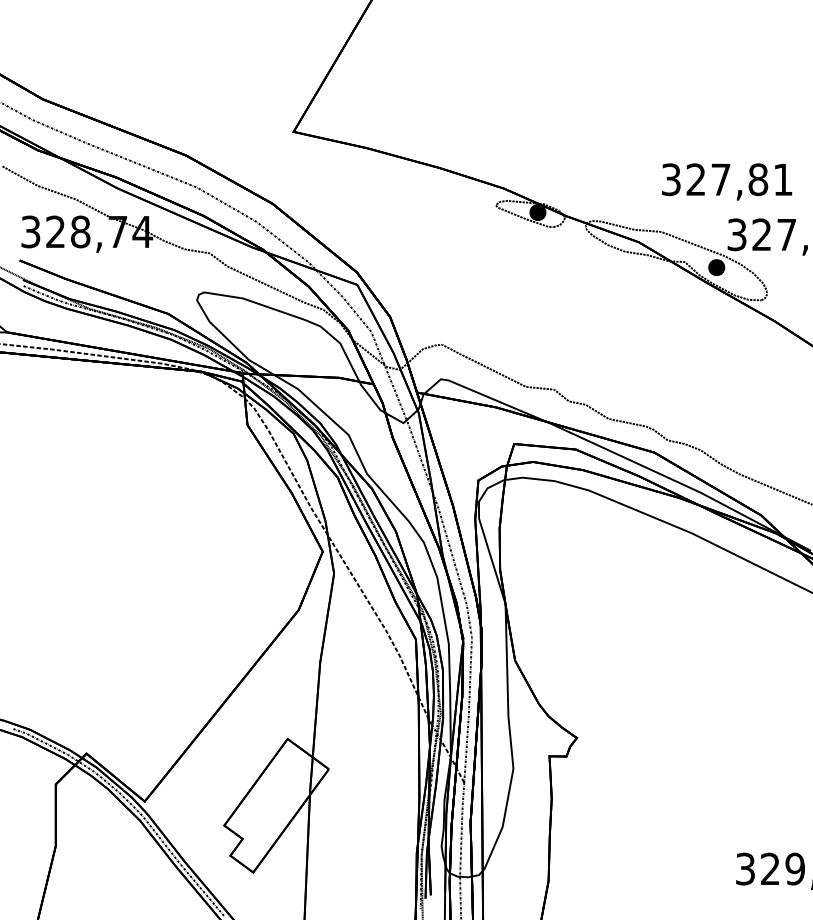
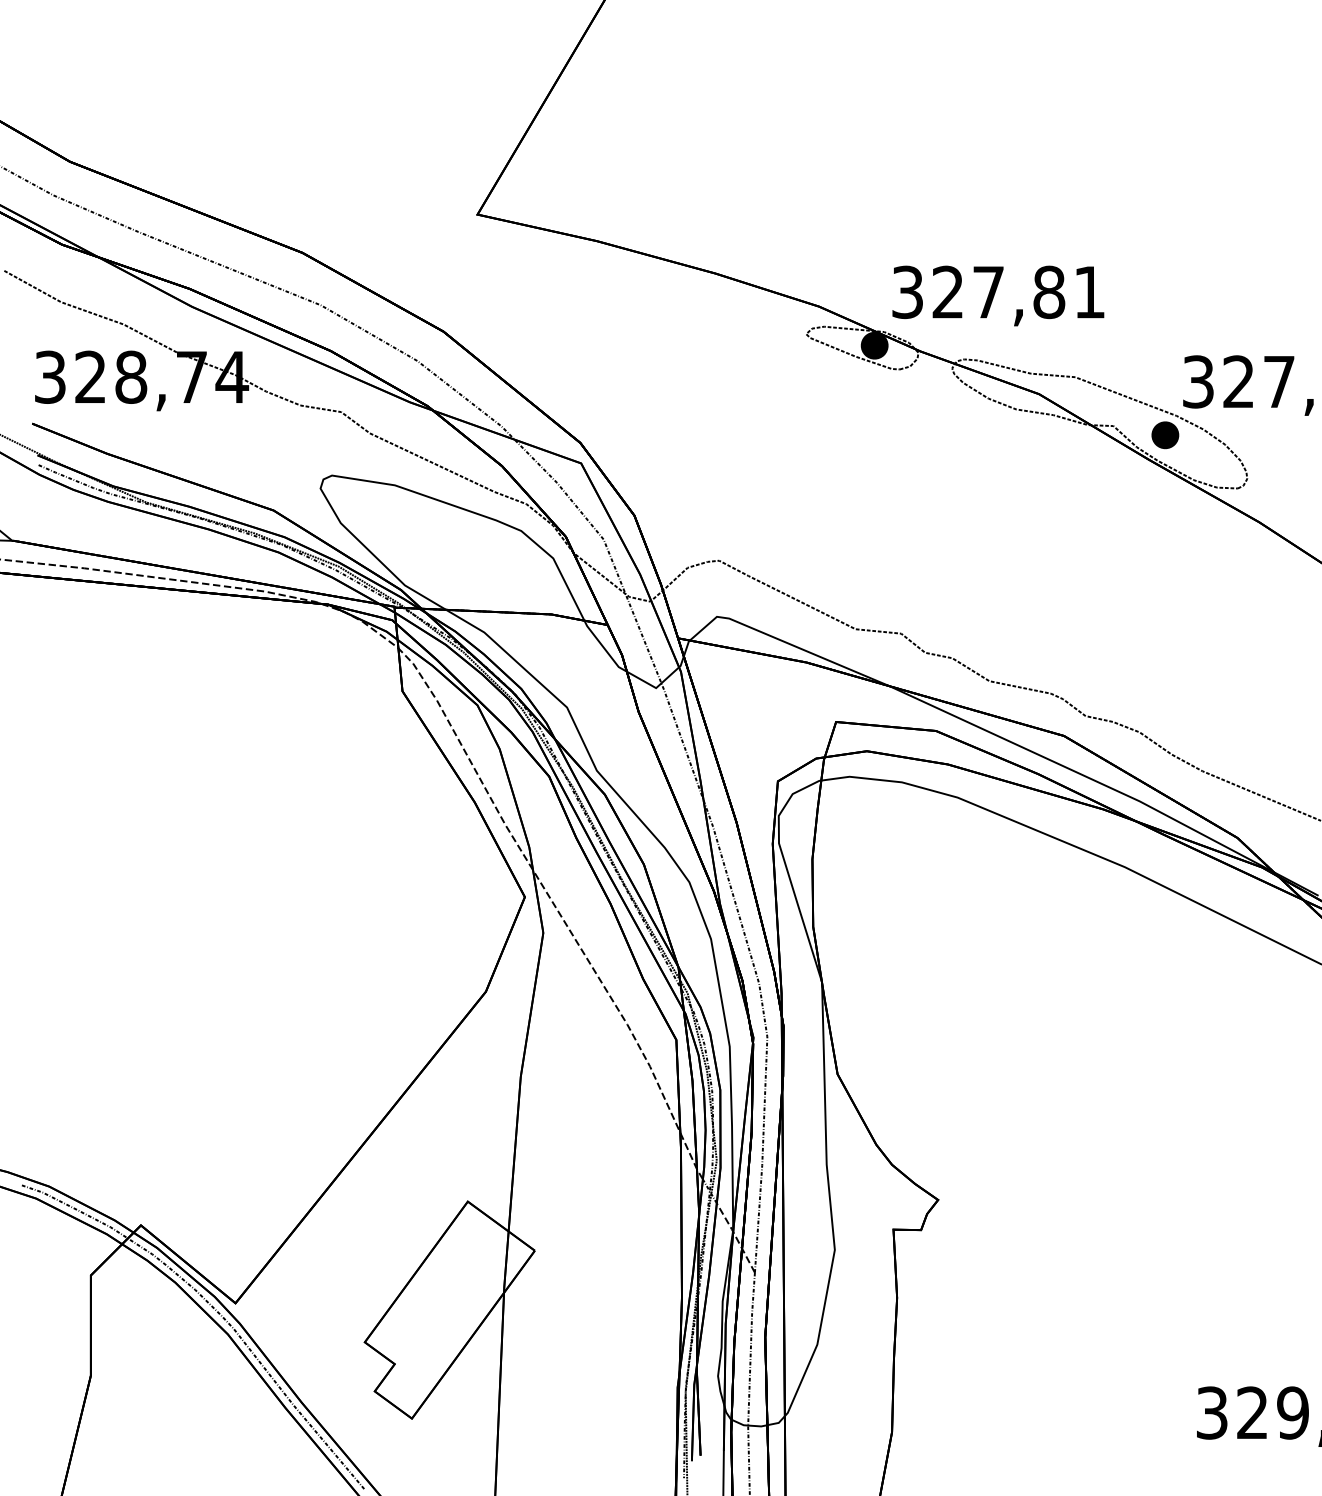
text: (727, 181) -> (999, 295), moved

